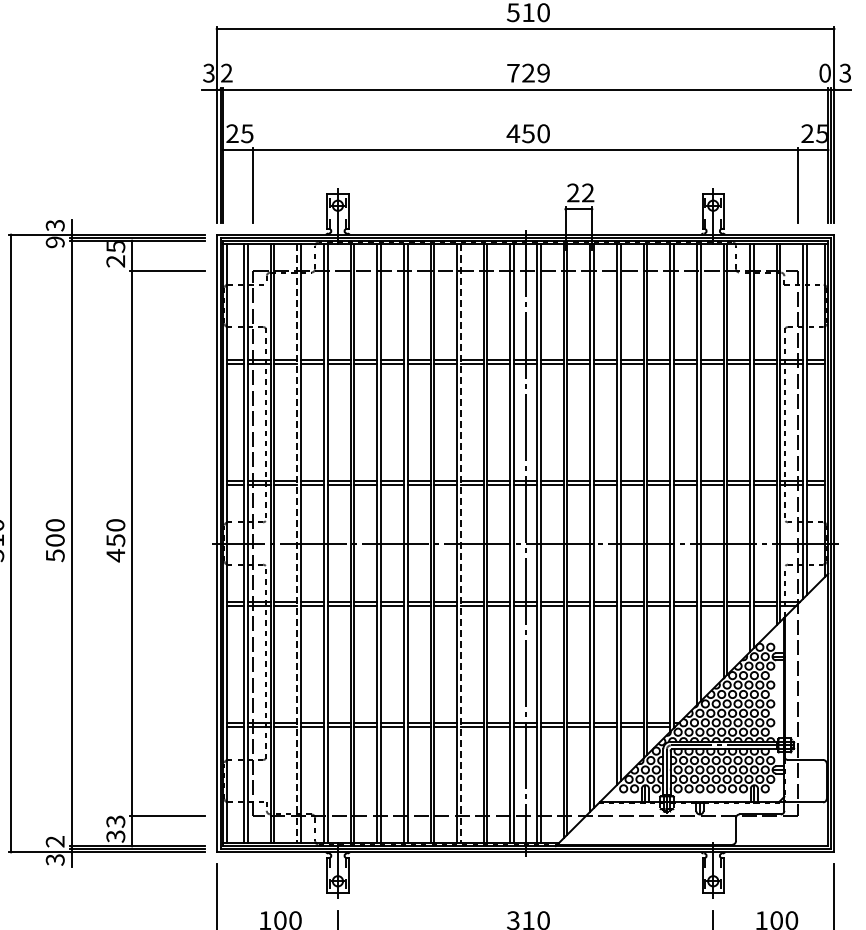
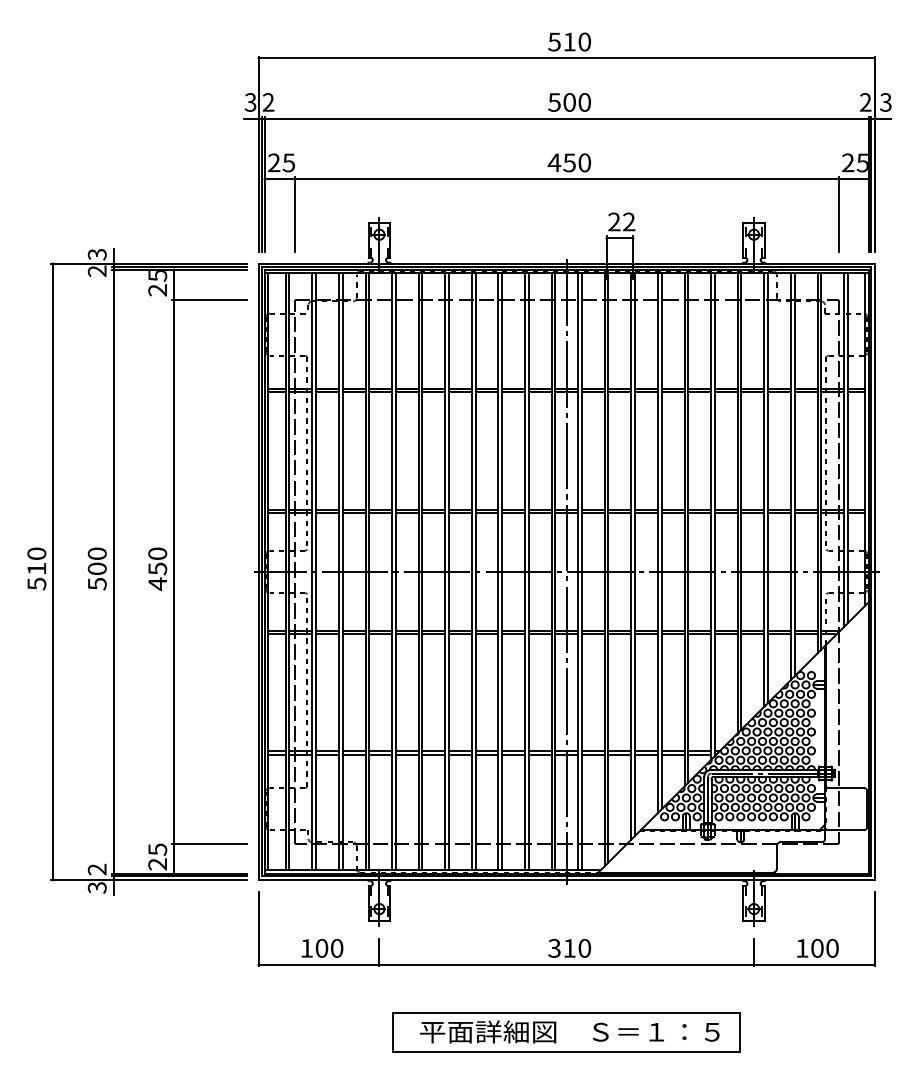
text: (528, 73) -> (569, 102), 729 -> 500
text: (824, 73) -> (865, 102), 0 -> 2
text: (55, 242) -> (97, 271), 9 -> 2
line: (296, 544) -> (338, 572), dashed -> solid
line: (461, 544) -> (502, 572), dashed -> solid
text: (115, 828) -> (157, 856), 33 -> 25

